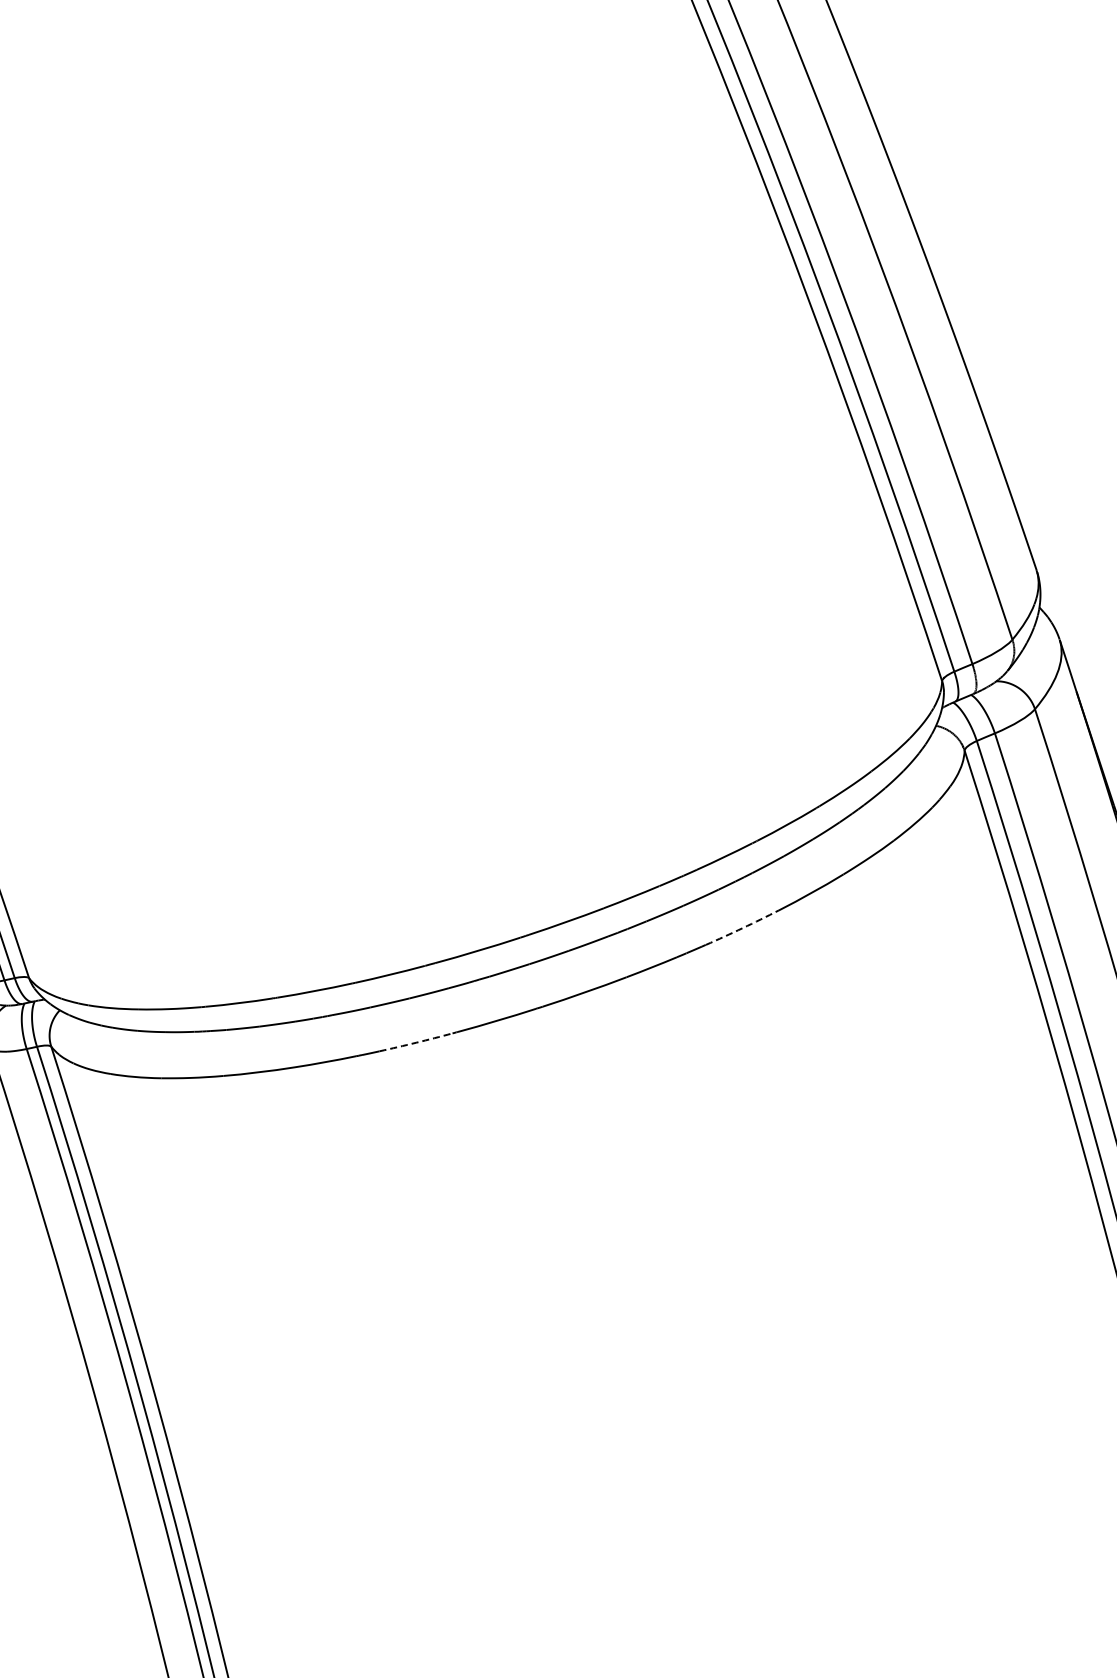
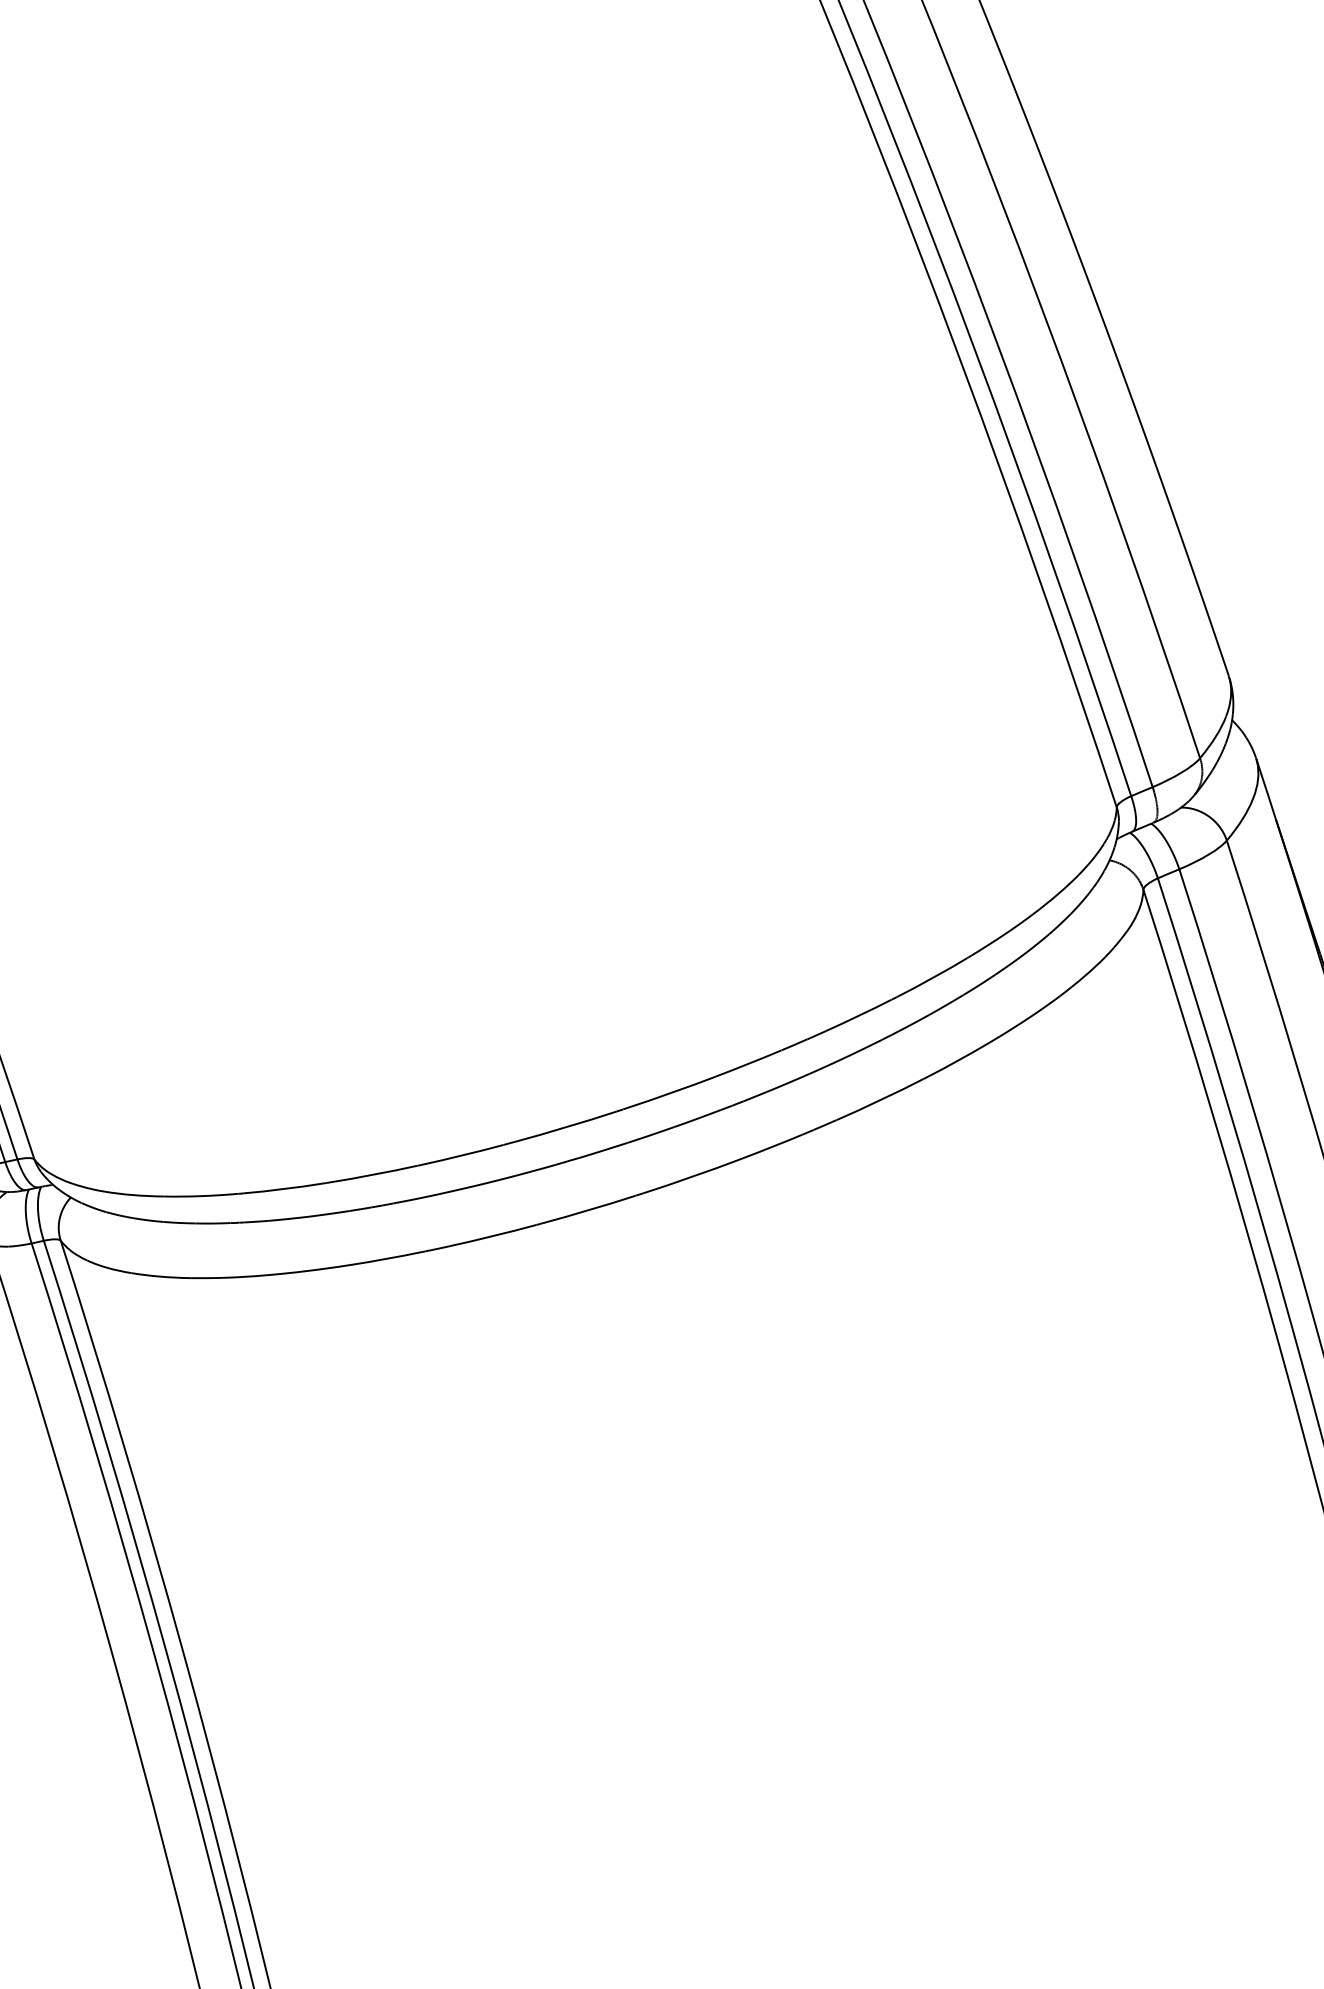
arc: (742, 928) -> (880, 1100), dashed -> solid
arc: (416, 1042) -> (493, 1235), dashed -> solid

